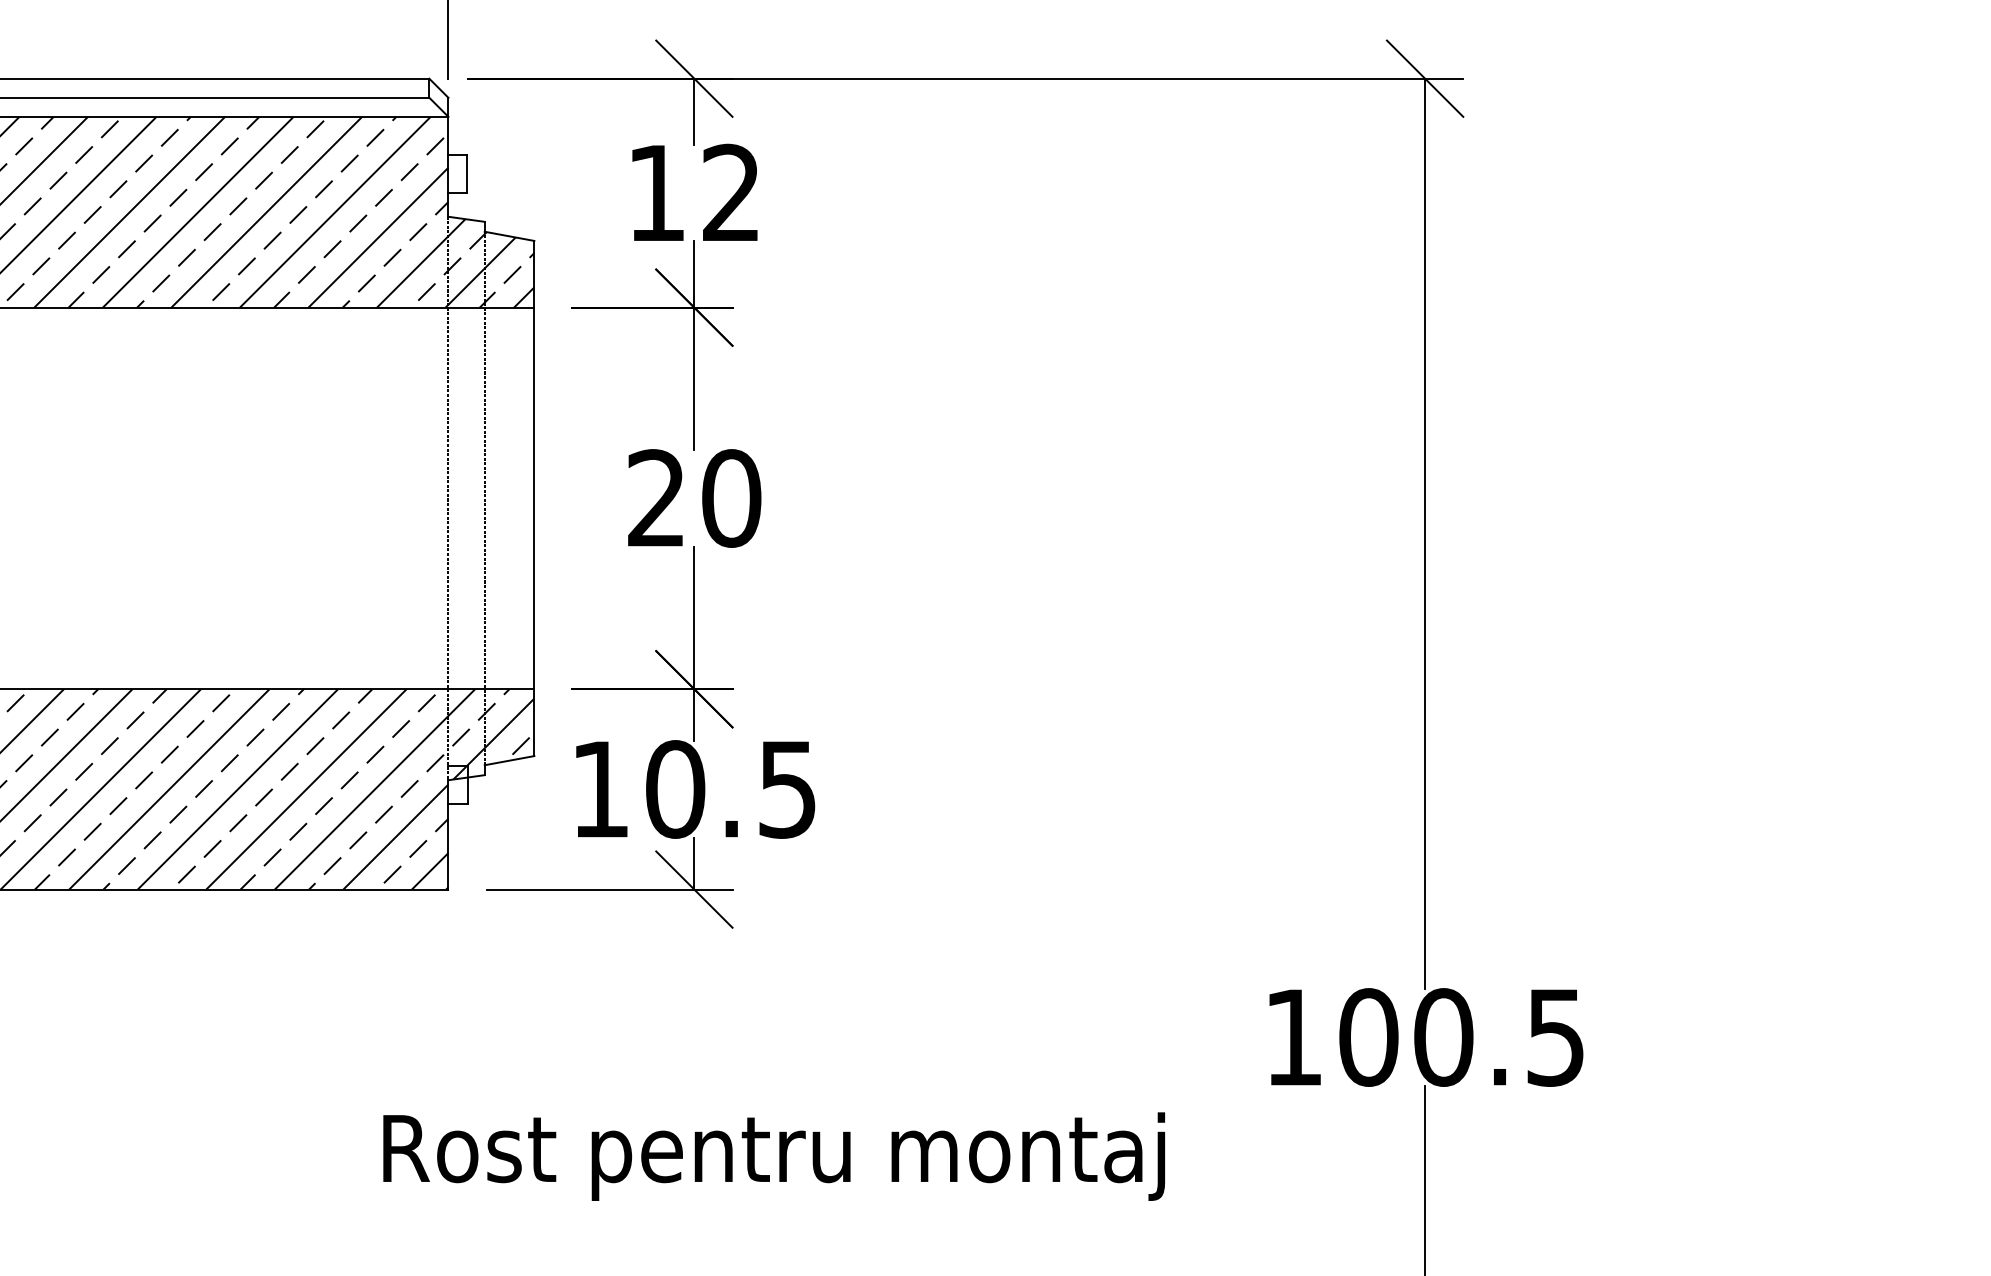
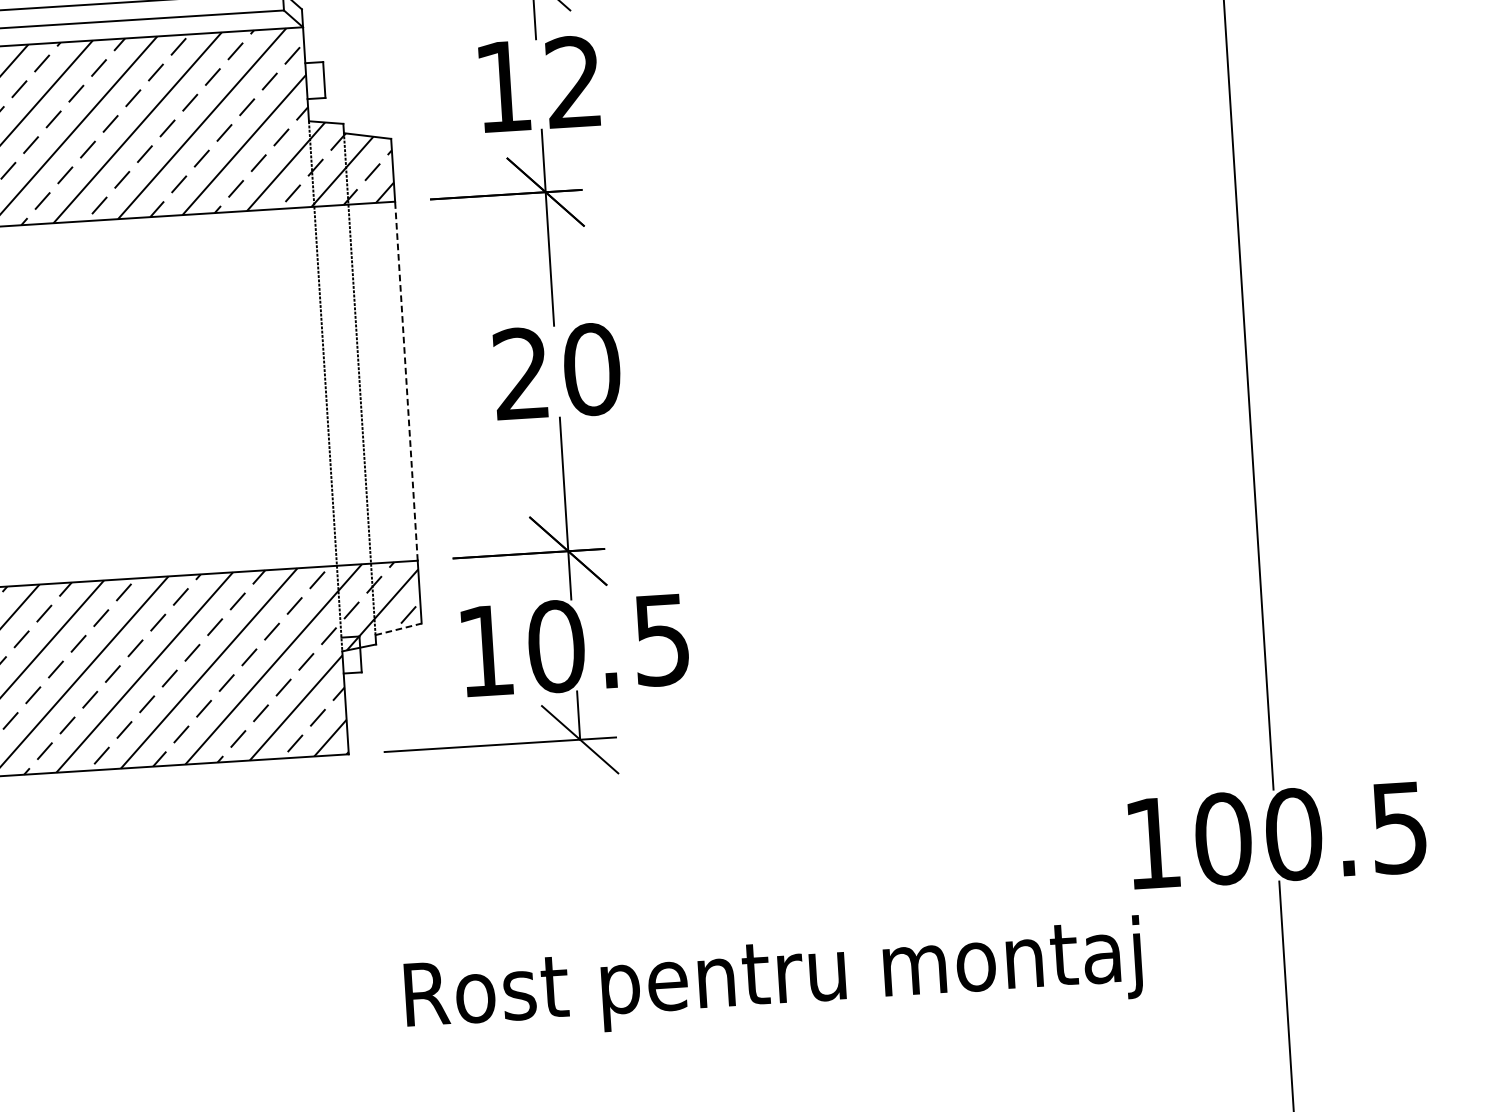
line: (534, 498) -> (406, 381), solid -> dashed
line: (510, 760) -> (399, 629), solid -> dashed
text: (774, 1156) -> (773, 979), moved

